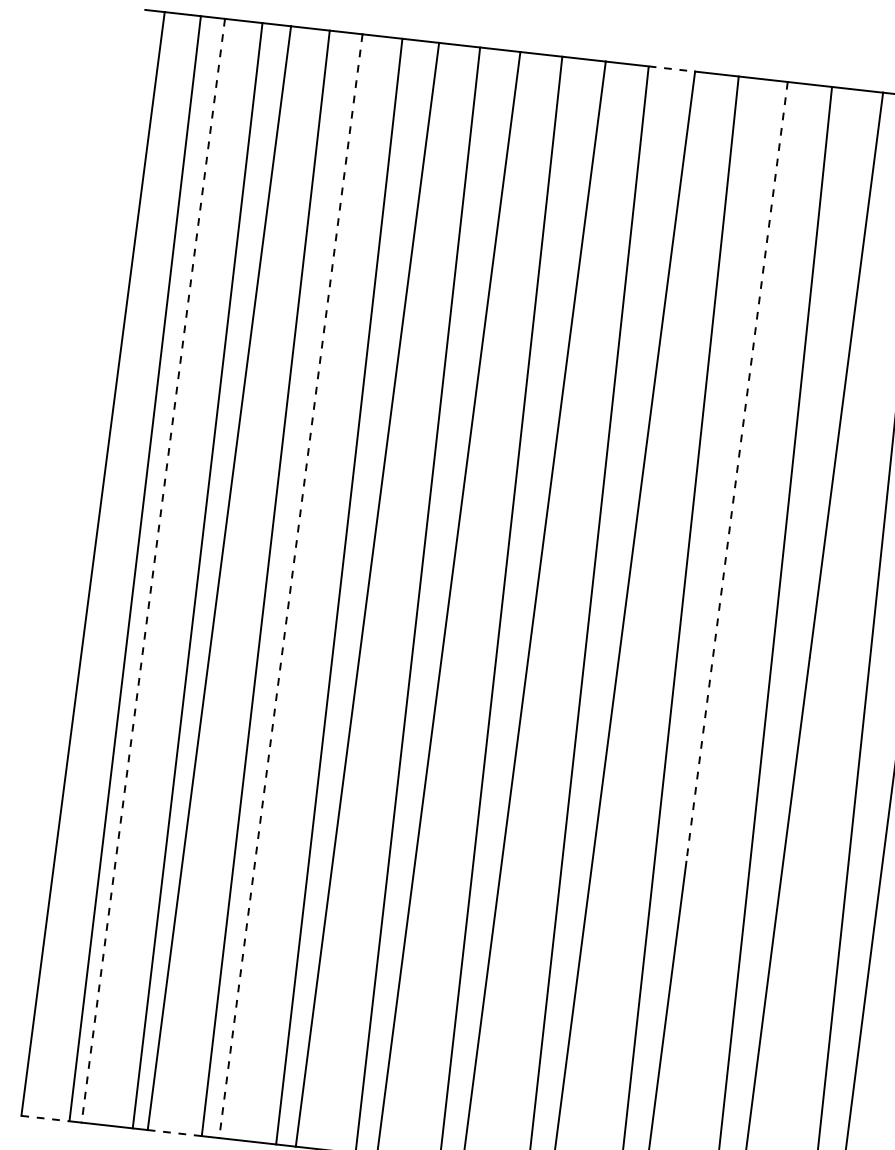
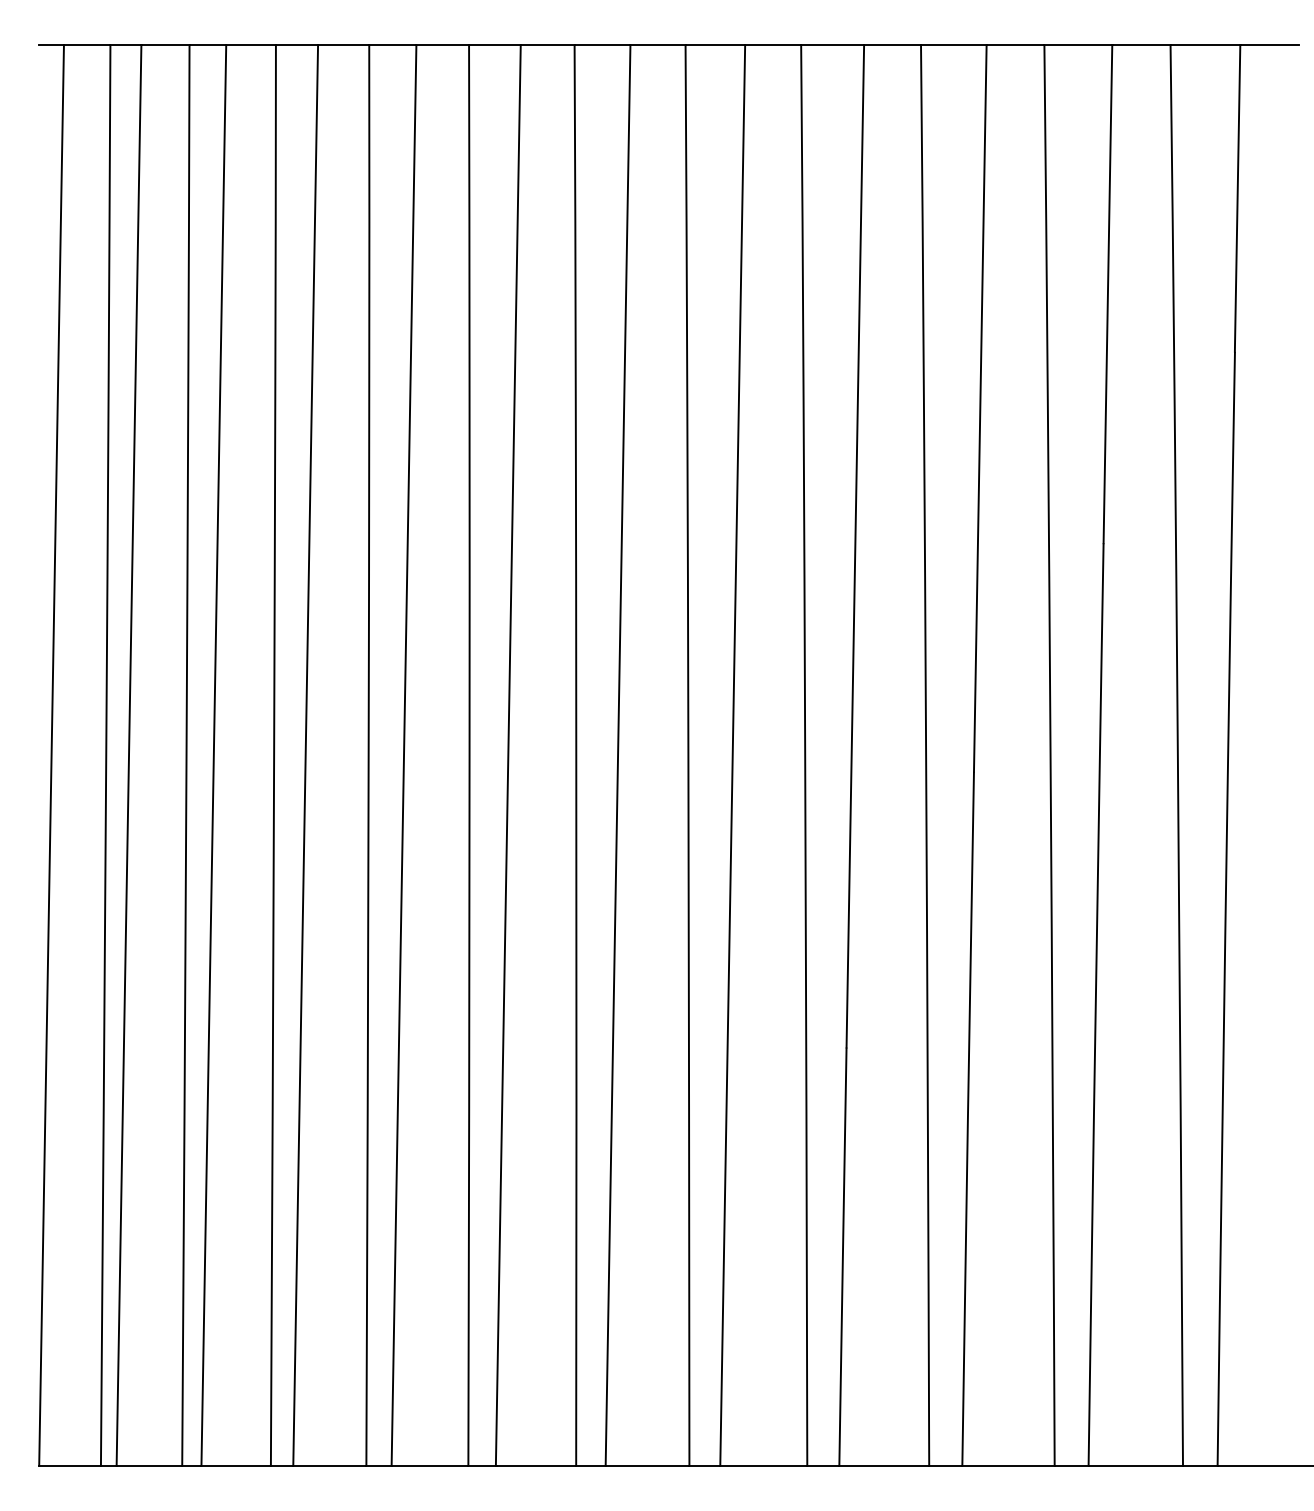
line: (672, 69) -> (715, 45), dashed -> solid
line: (737, 471) -> (855, 546), dashed -> solid
line: (153, 570) -> (129, 755), dashed -> solid
line: (290, 586) -> (305, 755), dashed -> solid
line: (45, 1118) -> (70, 1465), dashed -> solid
line: (175, 1132) -> (236, 1465), dashed -> solid

